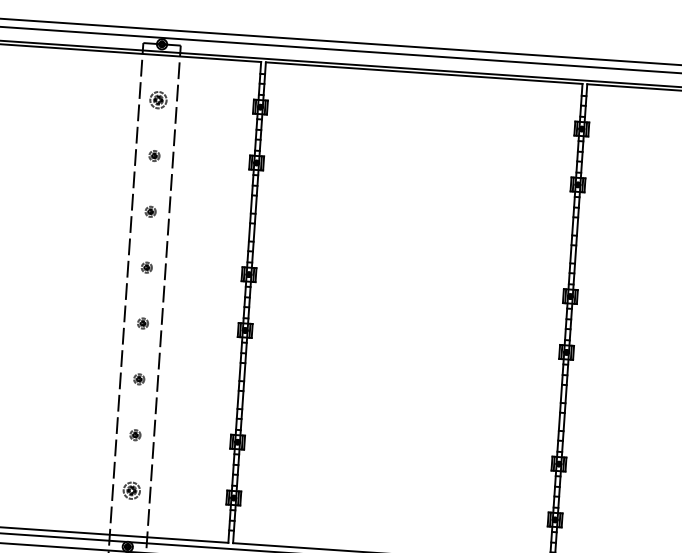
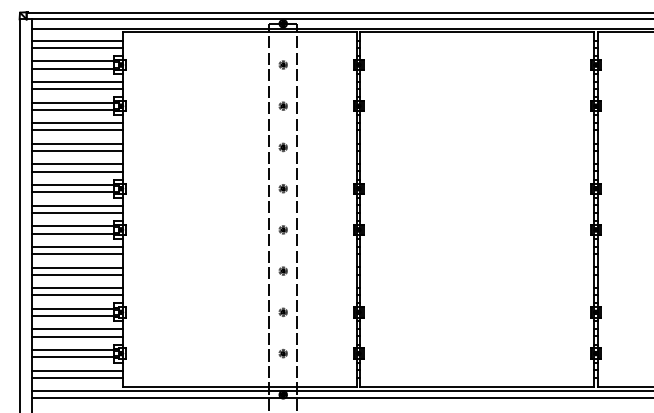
part: (157, 99) -> (282, 64), size x0.62
part: (130, 490) -> (282, 353), size x0.62

